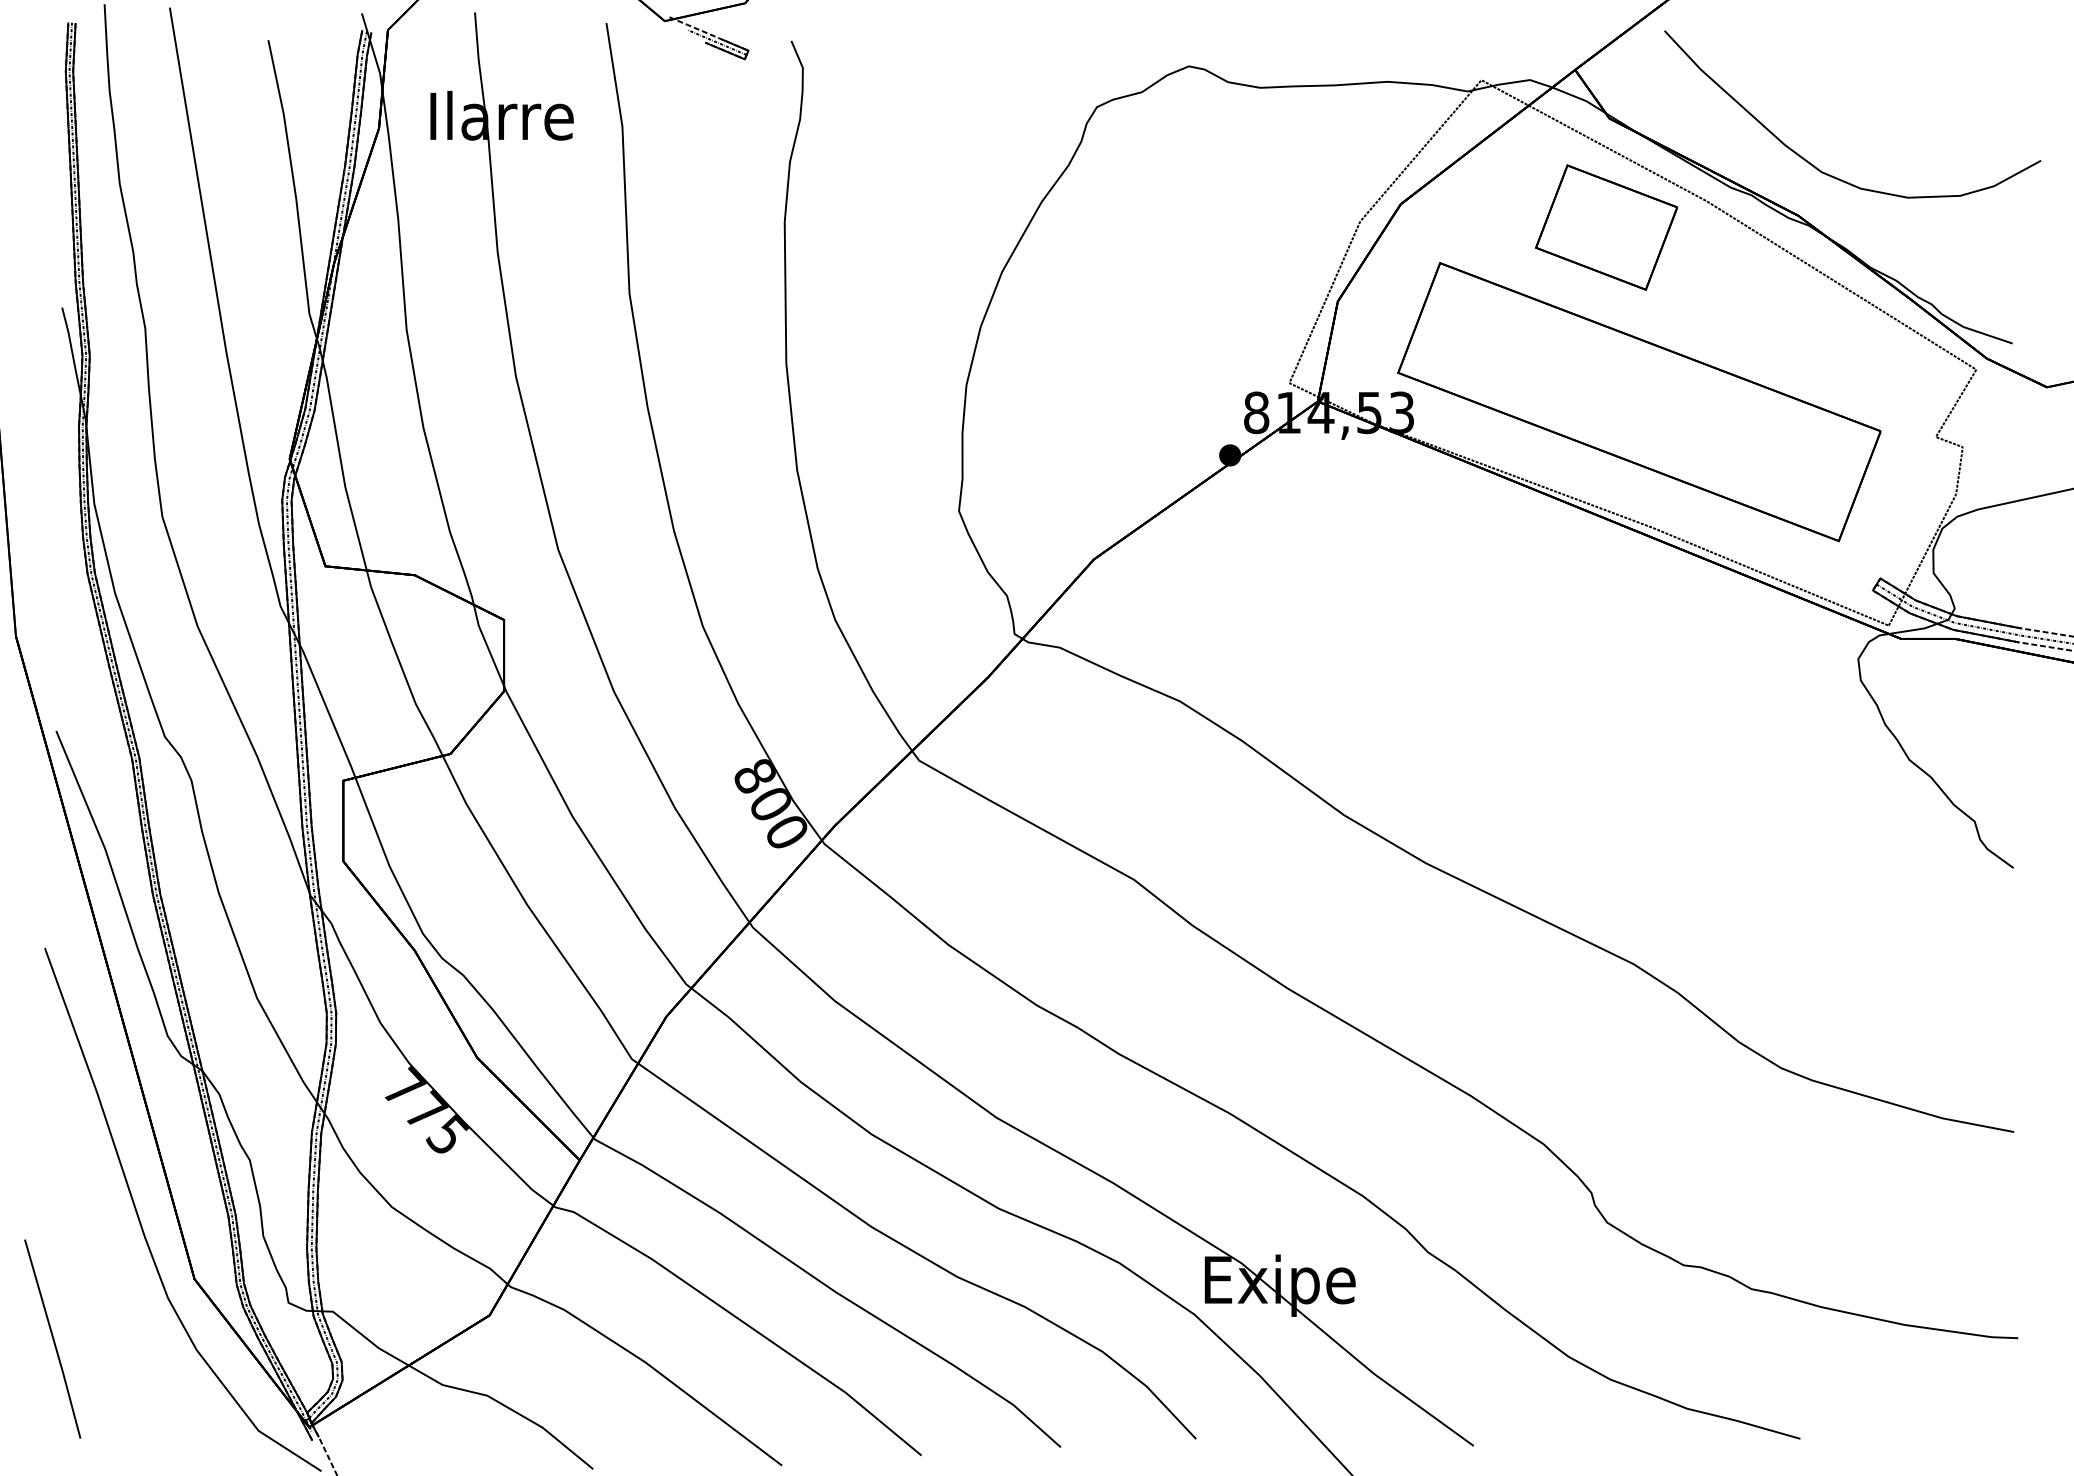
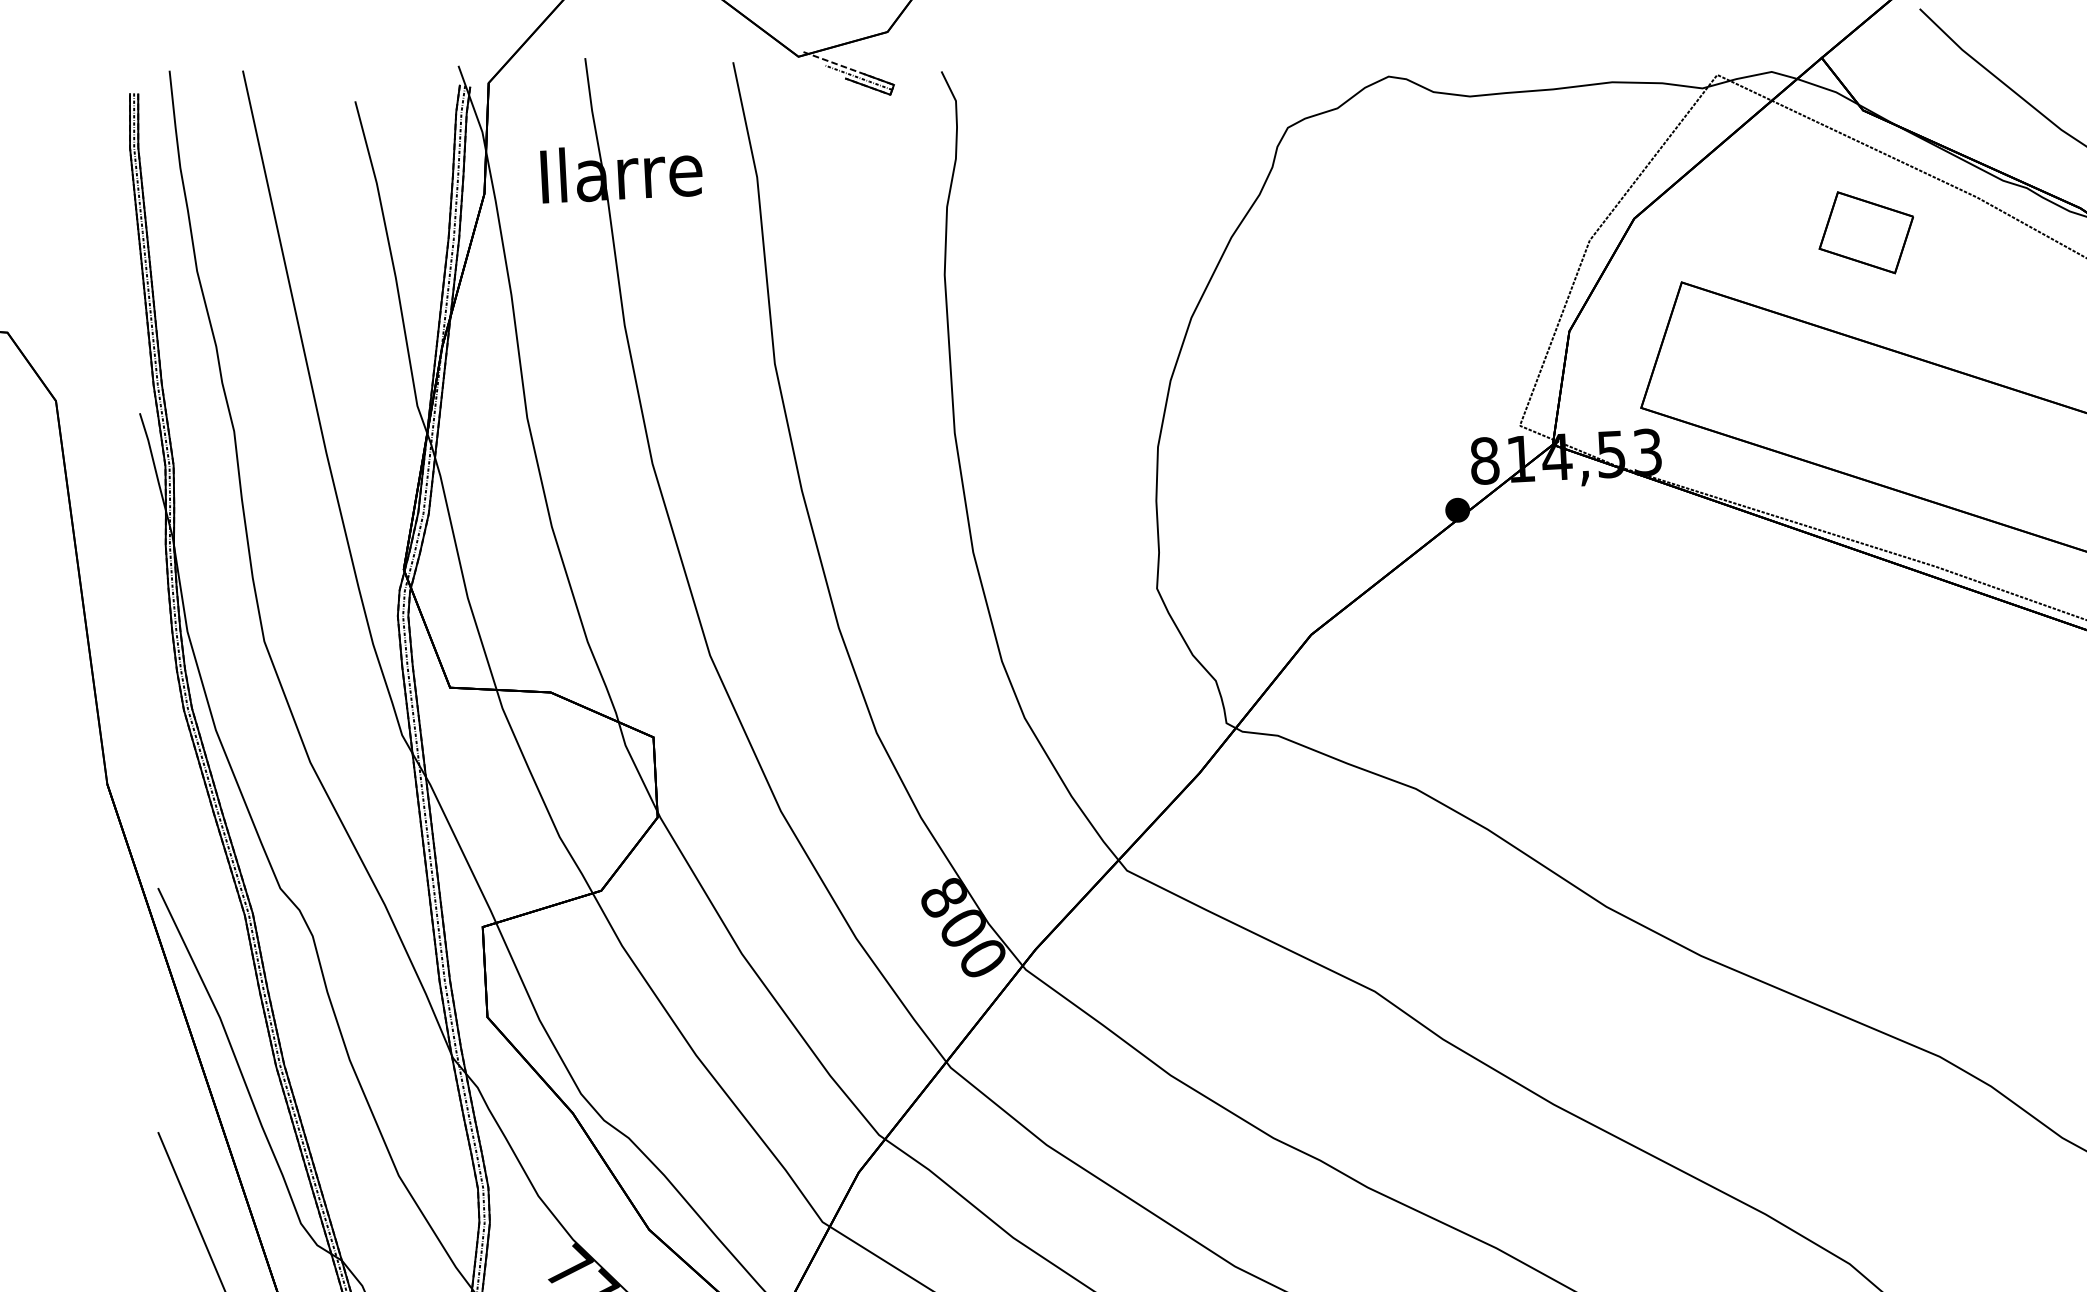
part: (1606, 227) -> (1866, 232), size x0.6

